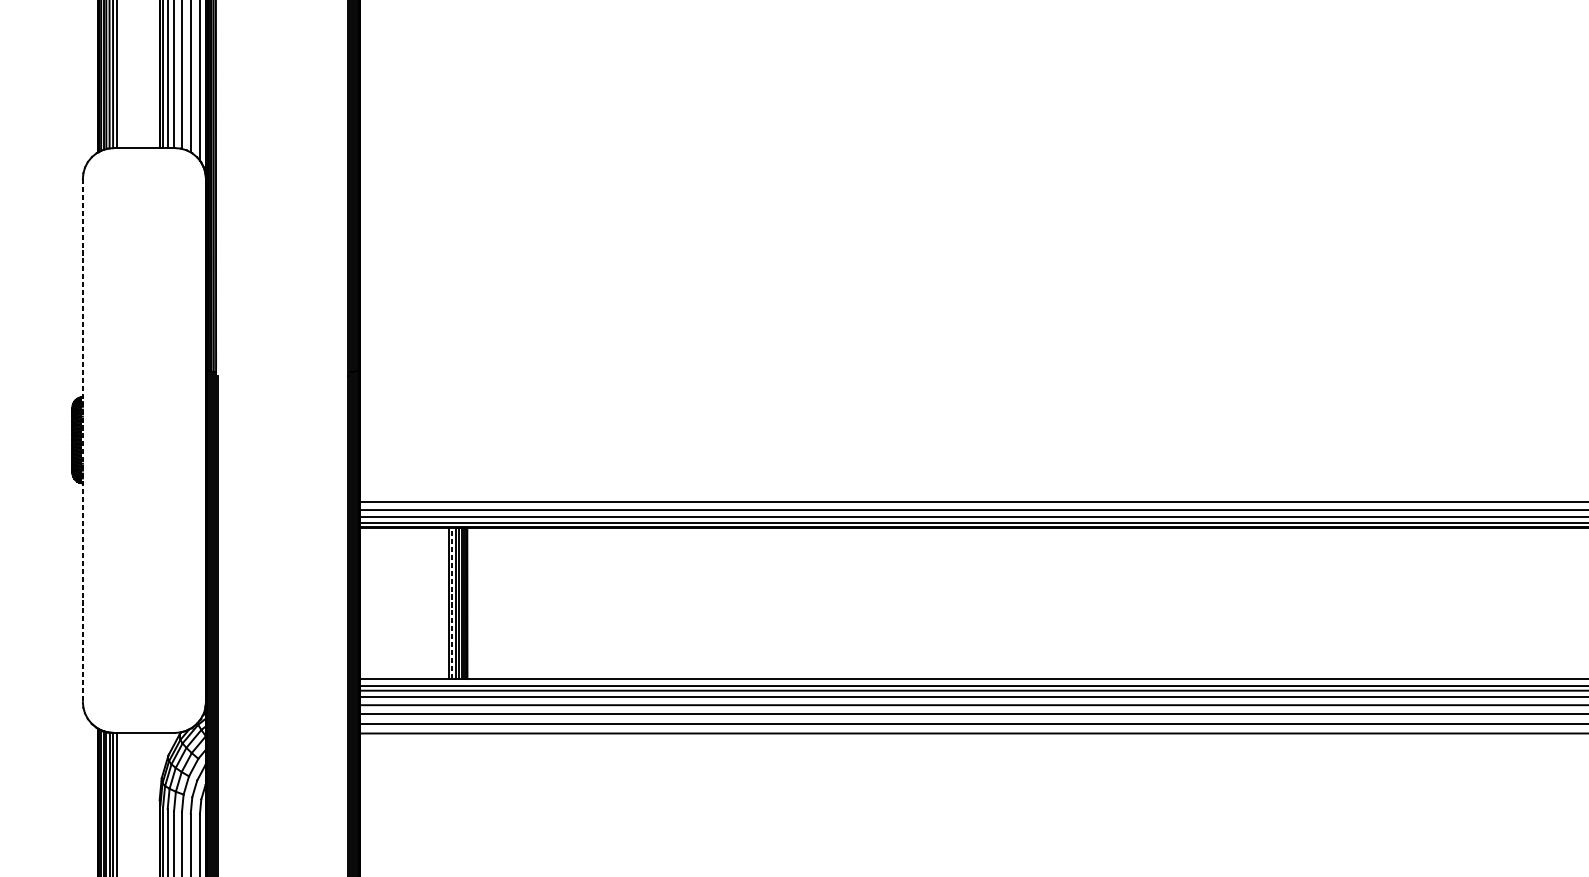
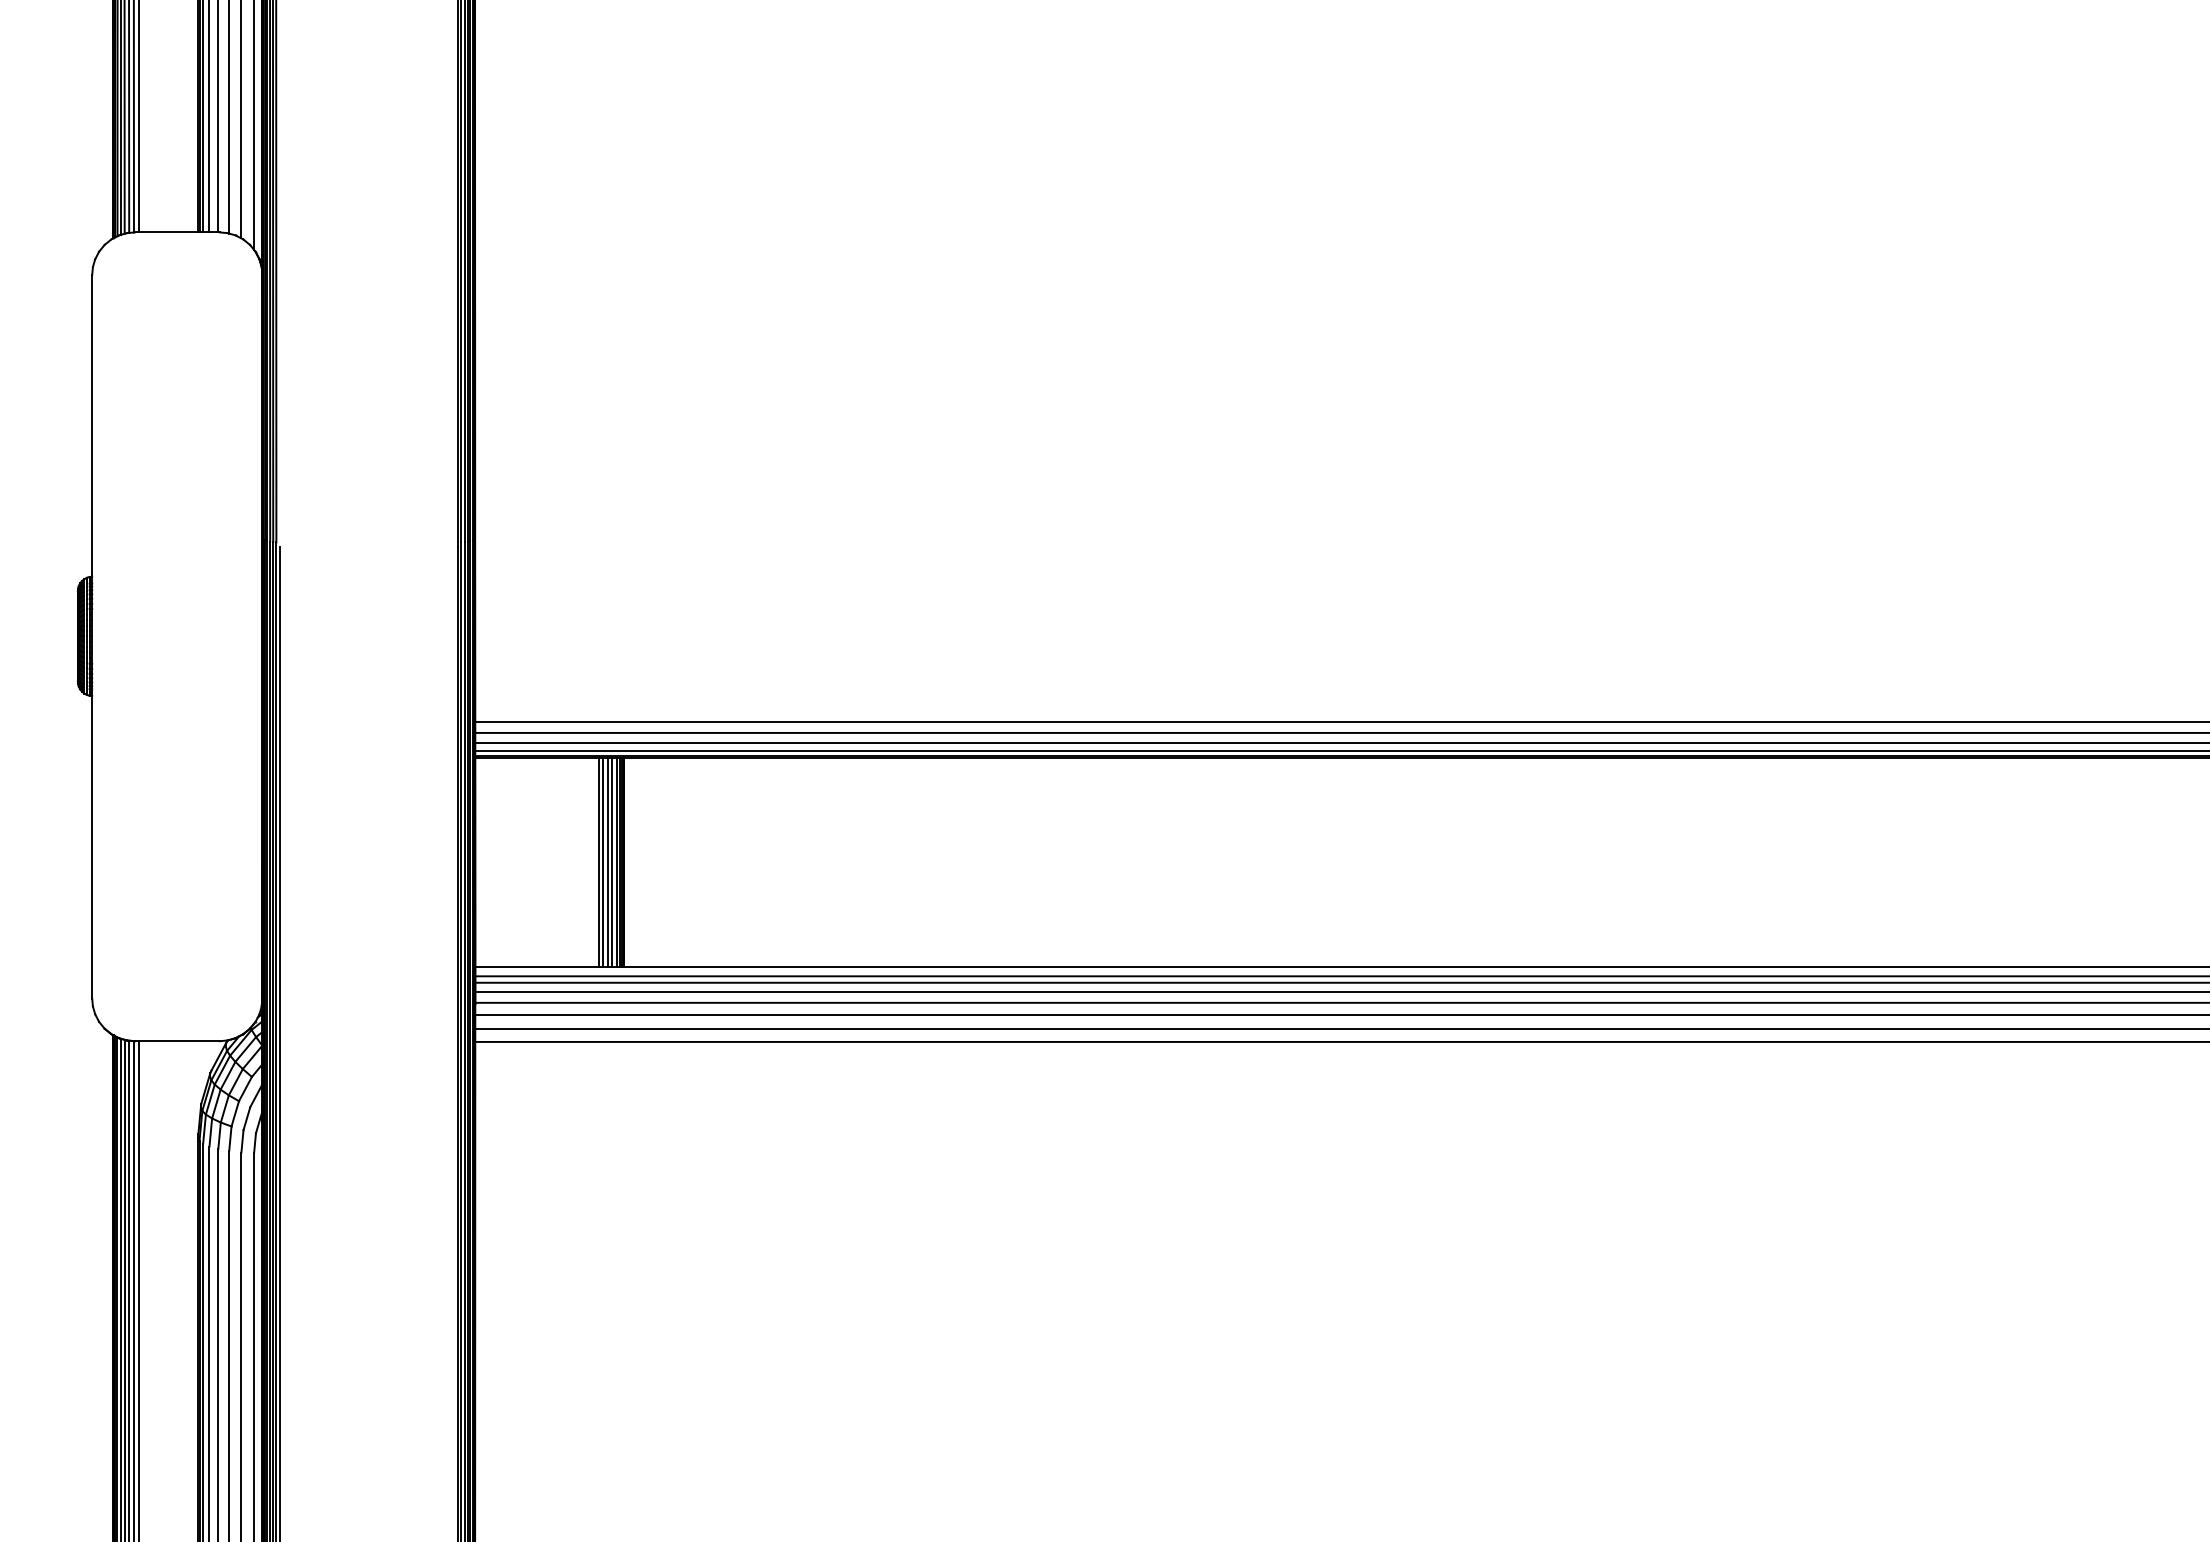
line: (83, 440) -> (92, 636), dashed -> solid
line: (452, 603) -> (603, 862), dashed -> solid

